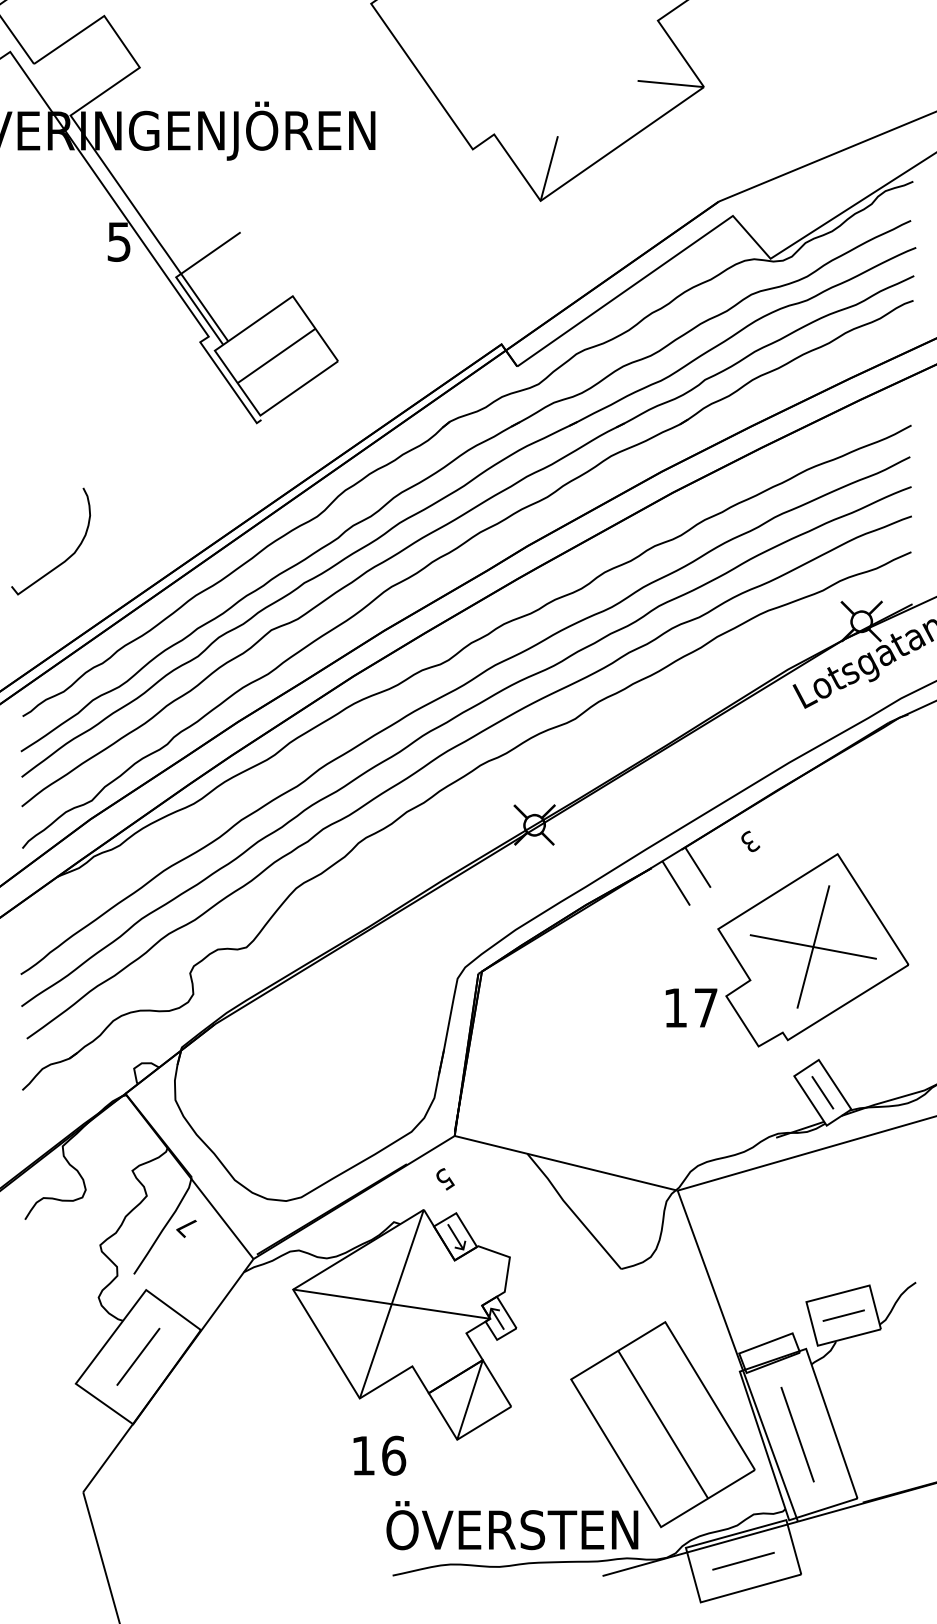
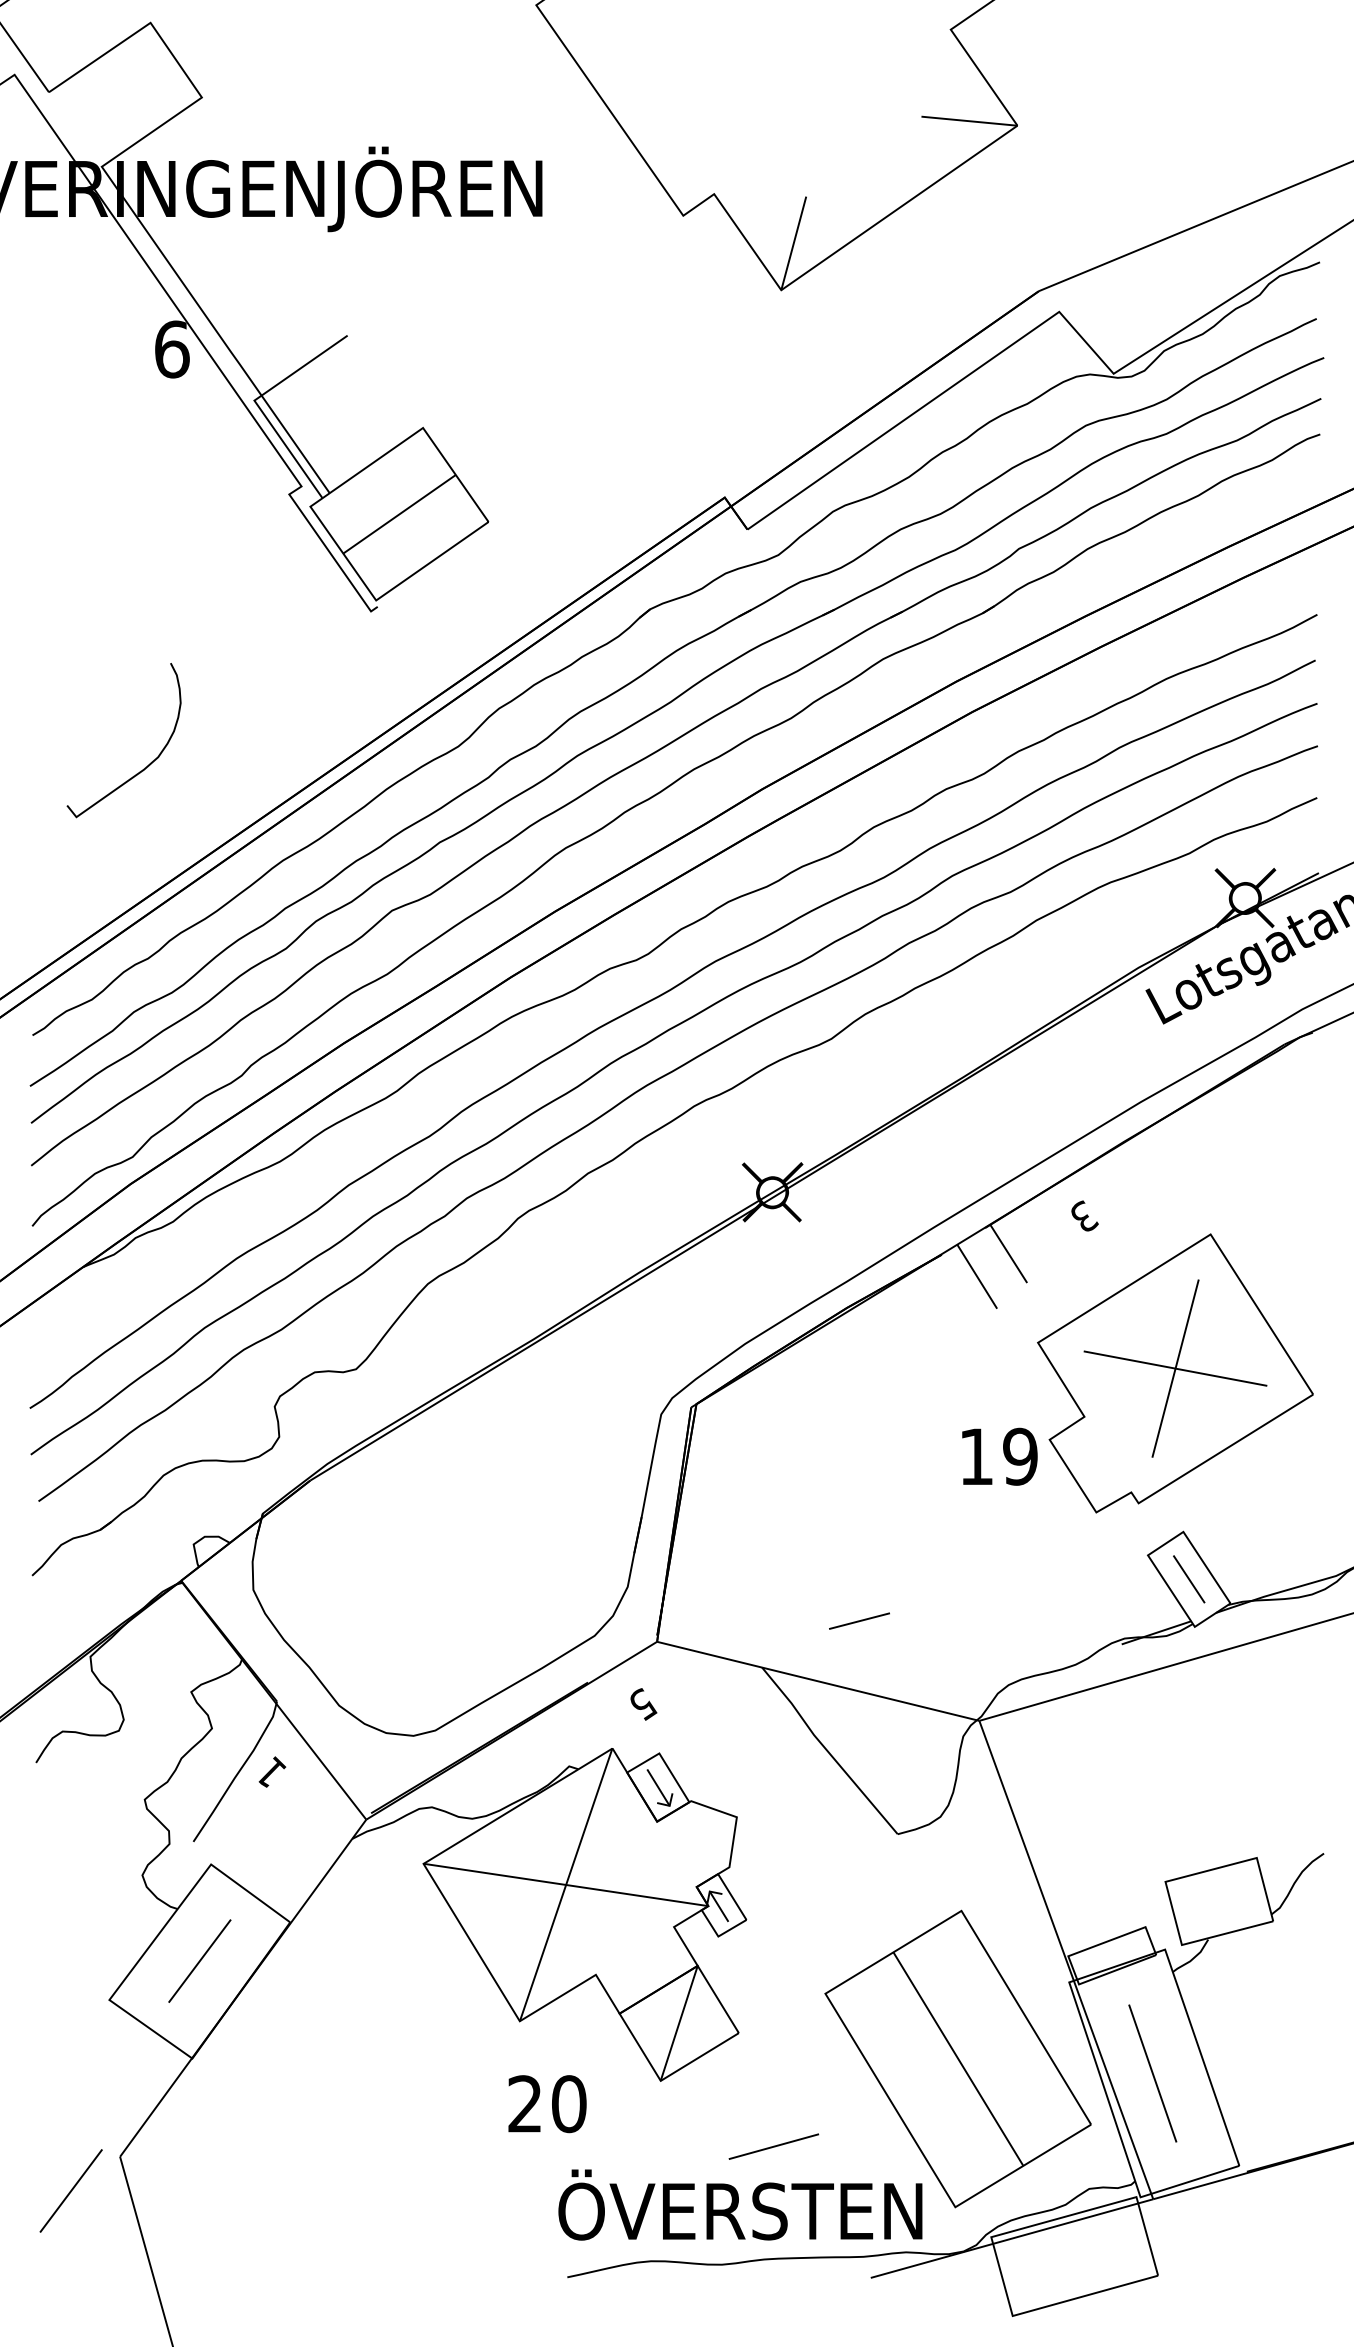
text: (119, 241) -> (172, 348), 5 -> 6
curve: (67, 557) -> (147, 763), moved
text: (705, 1007) -> (1019, 1456), 17 -> 19
text: (187, 1226) -> (270, 1772), 7 -> 1
line: (843, 1315) -> (859, 1620), moved
text: (379, 1455) -> (548, 2103), 16 -> 20
line: (49, 1515) -> (71, 2190), added
line: (743, 1560) -> (773, 2145), moved

